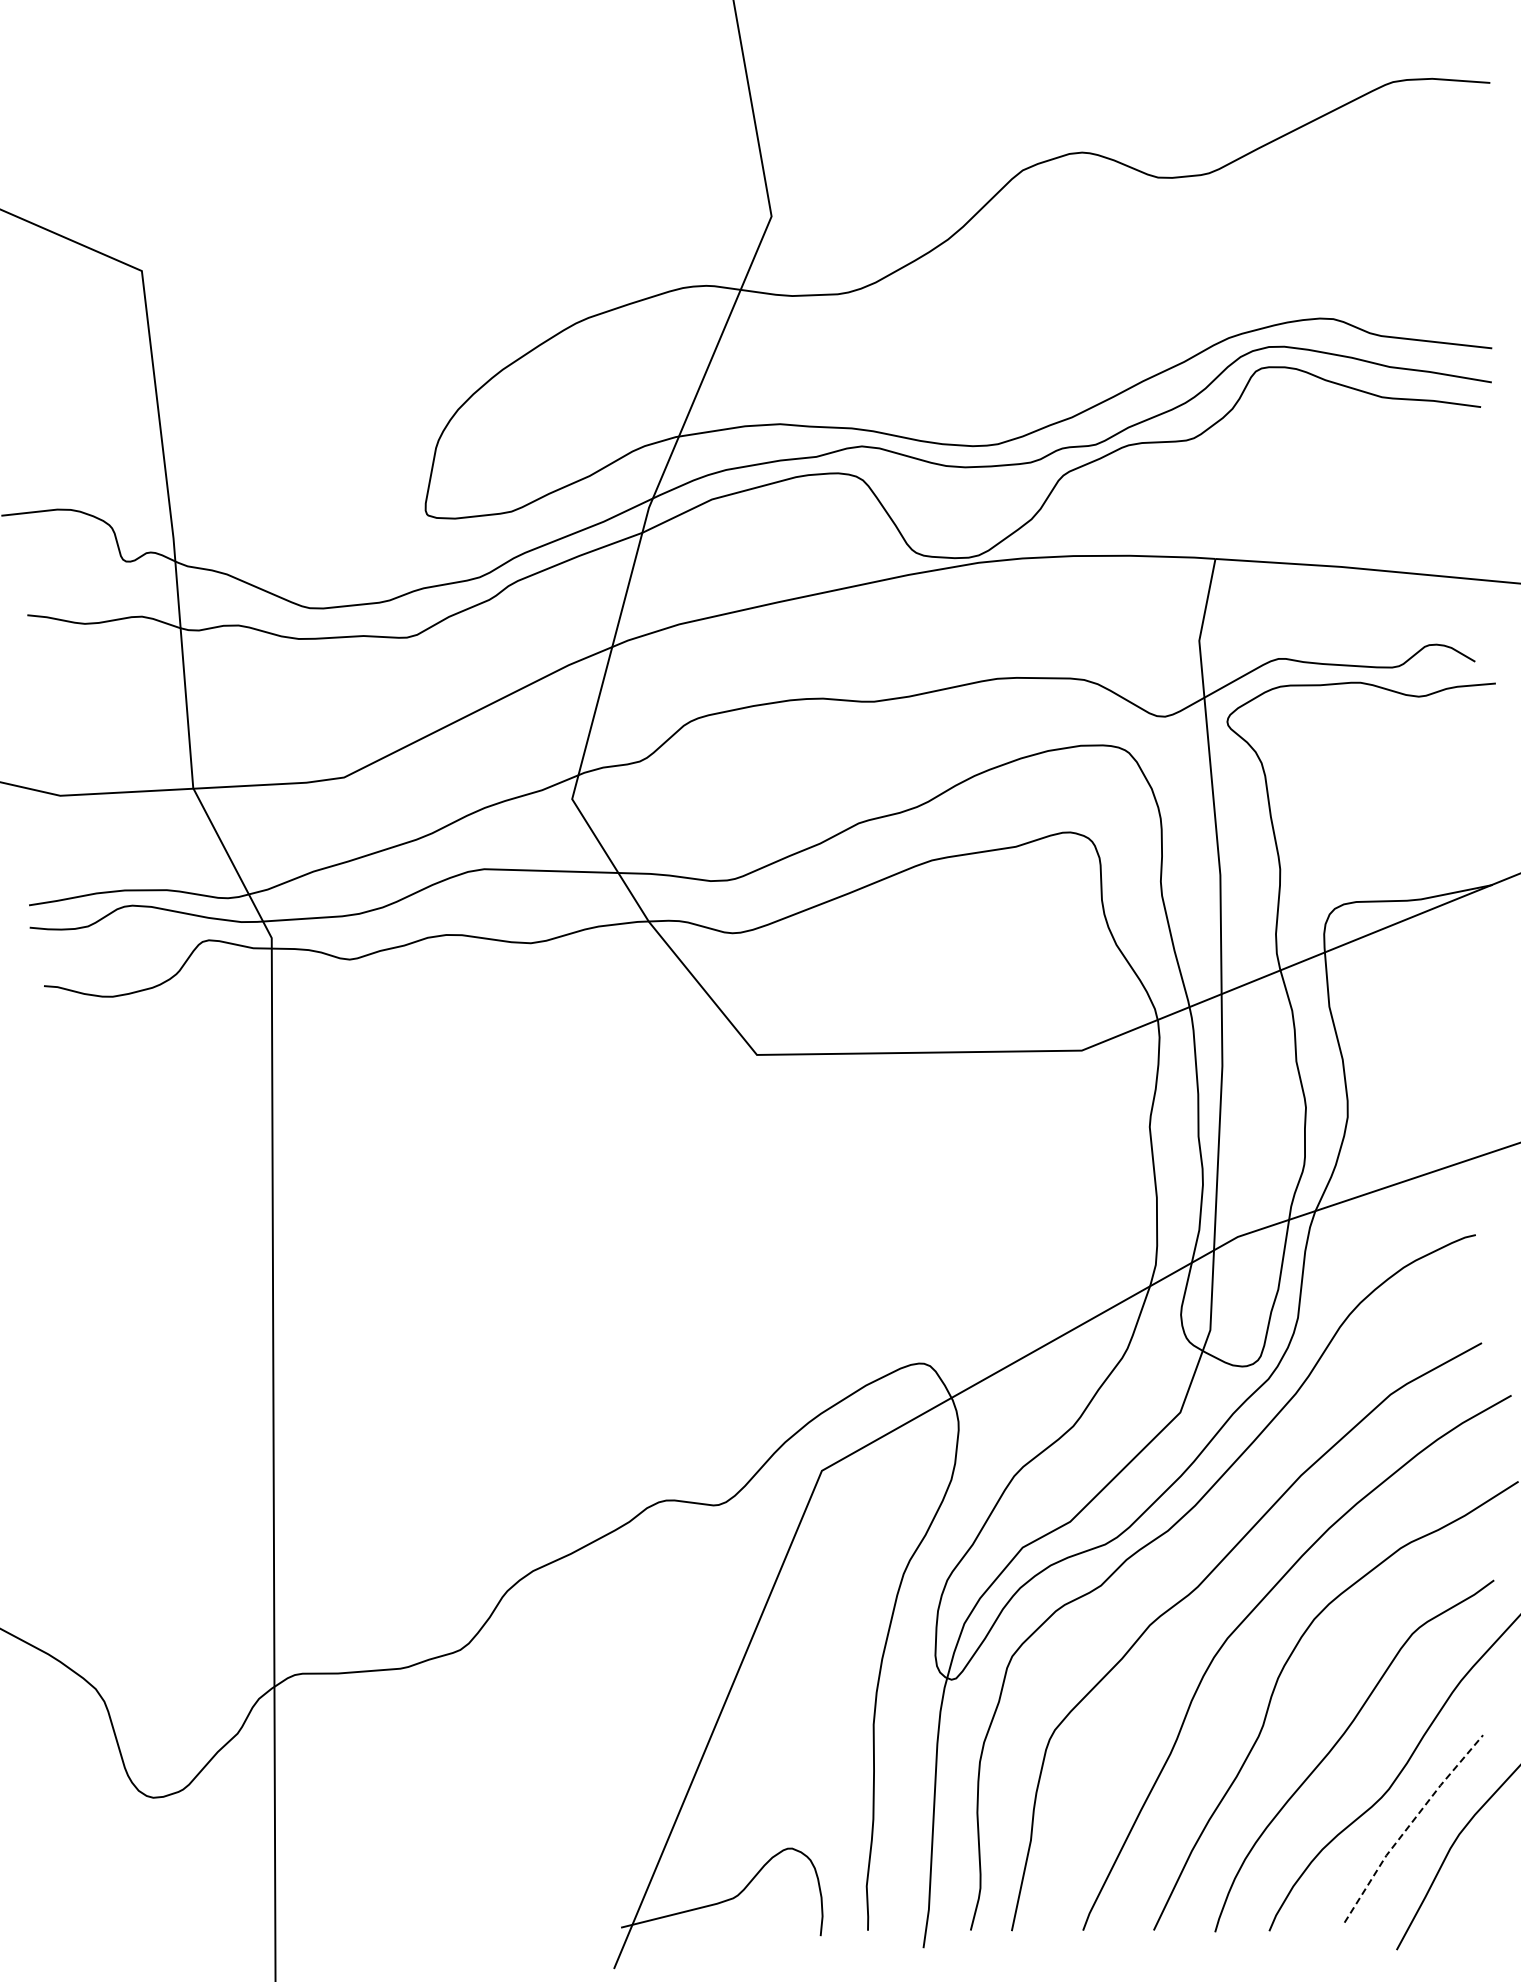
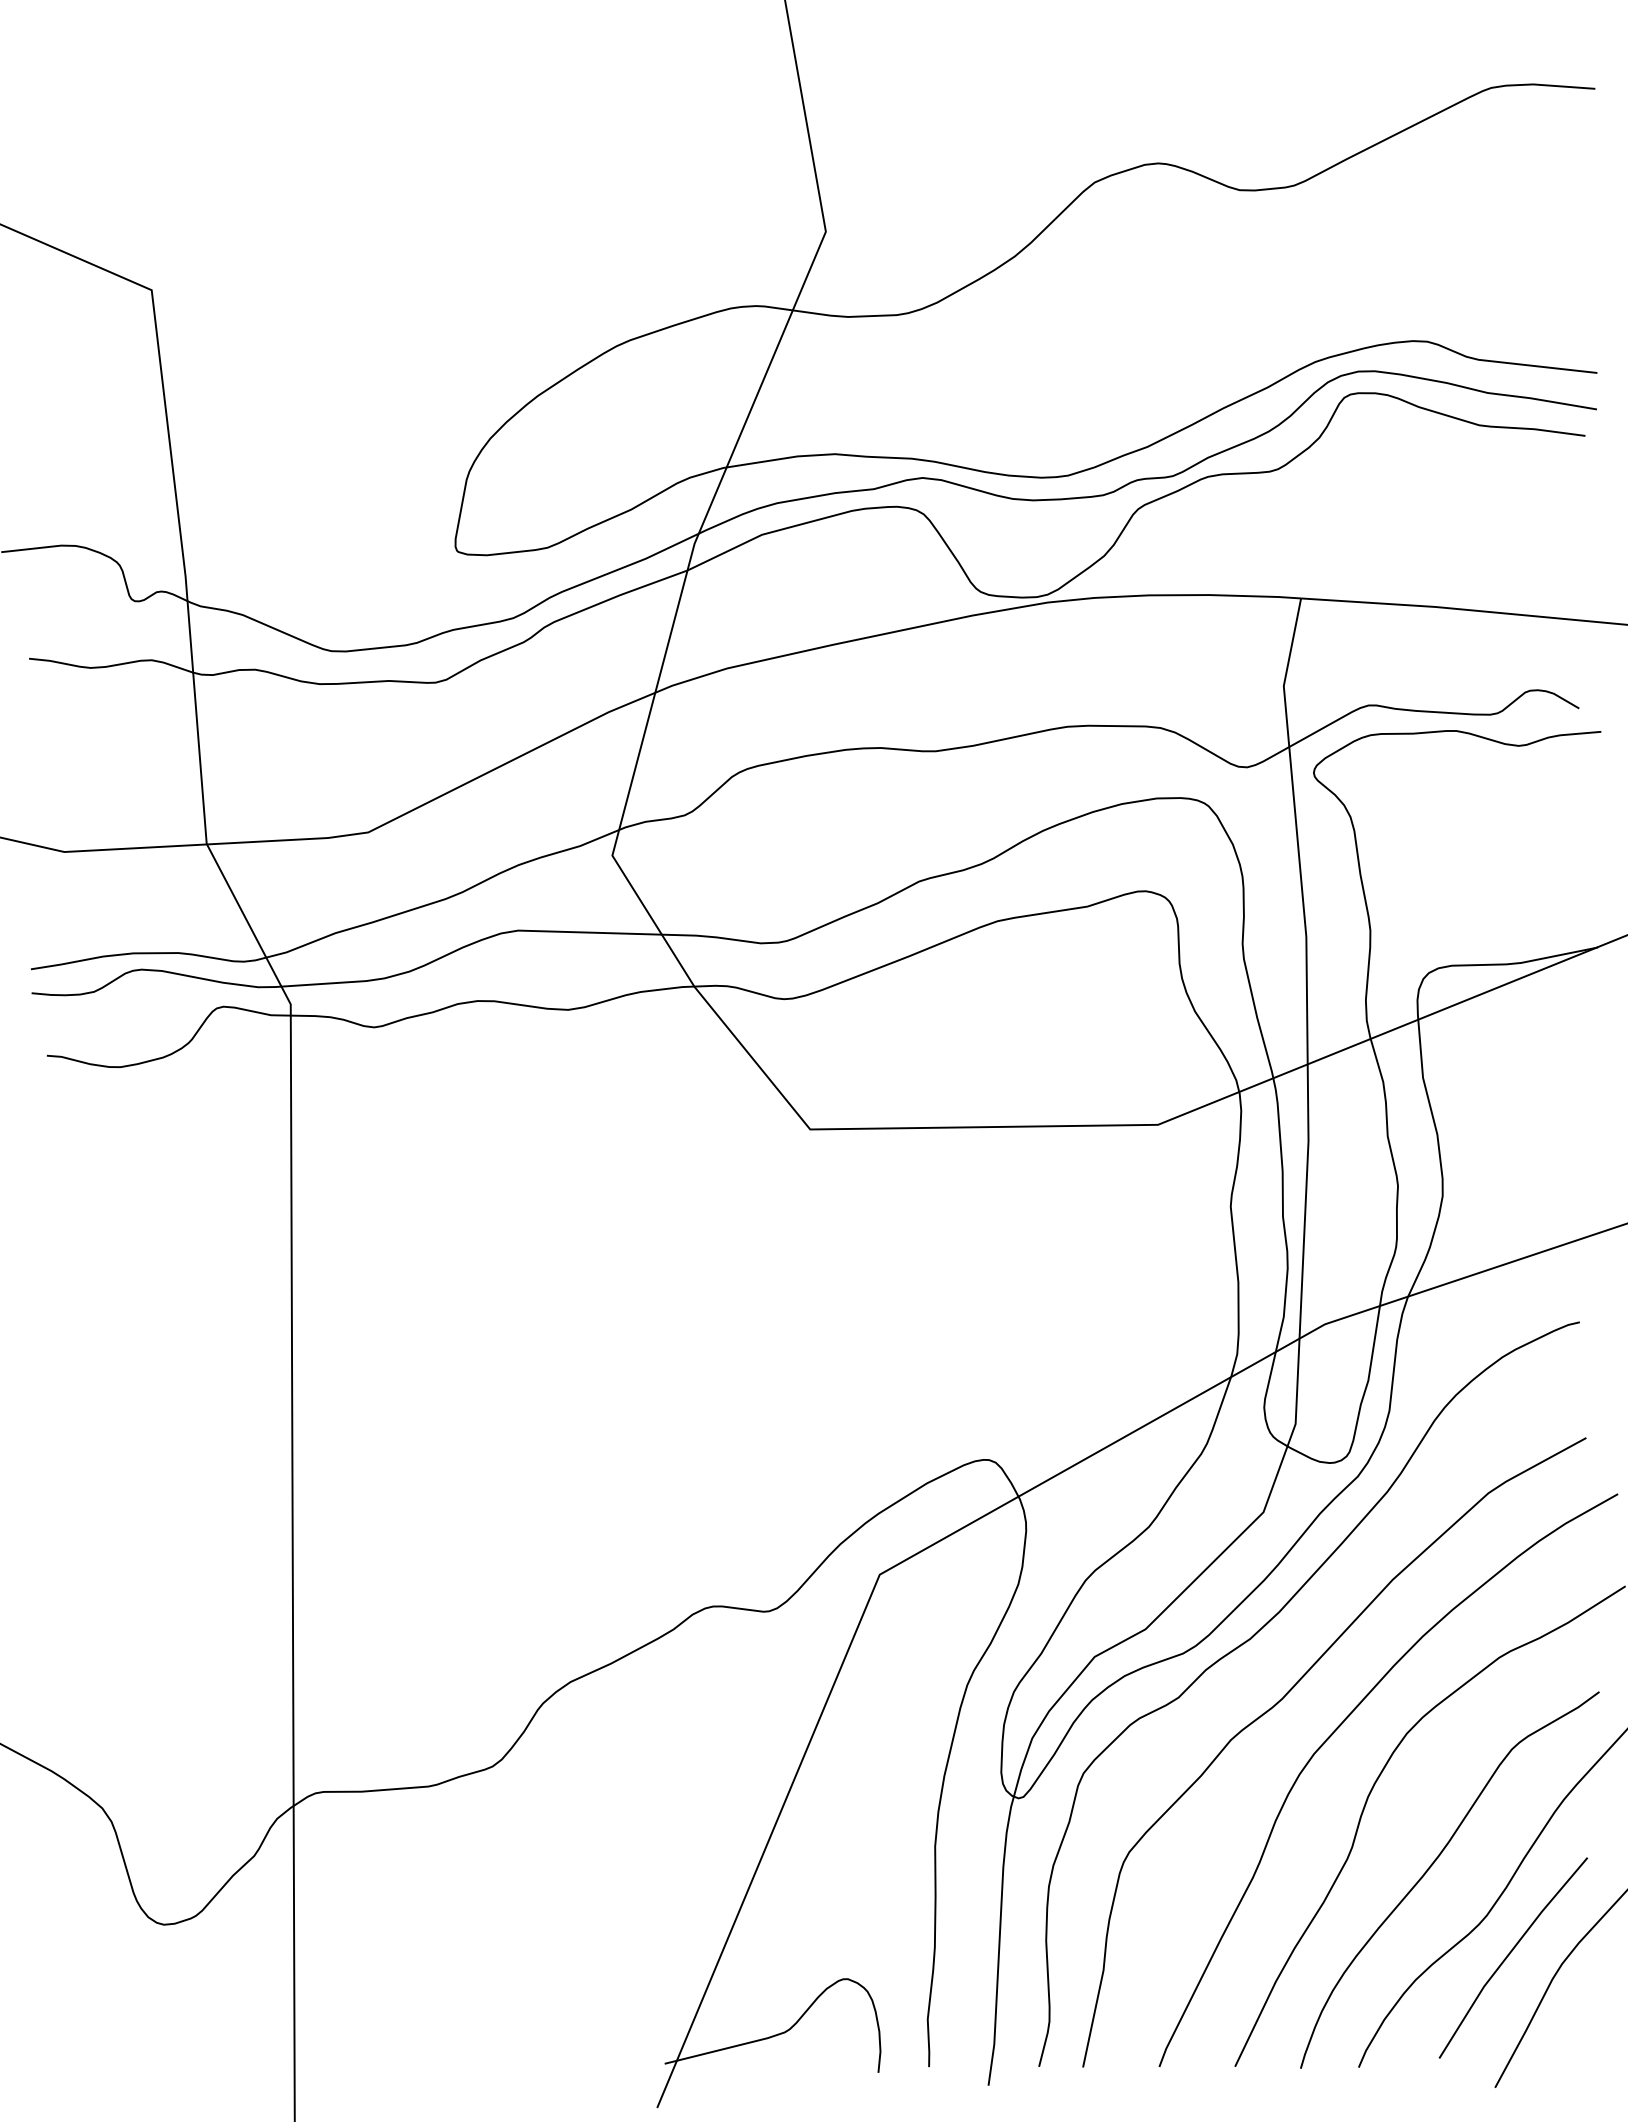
line: (1409, 1825) -> (1508, 1954), dashed -> solid

